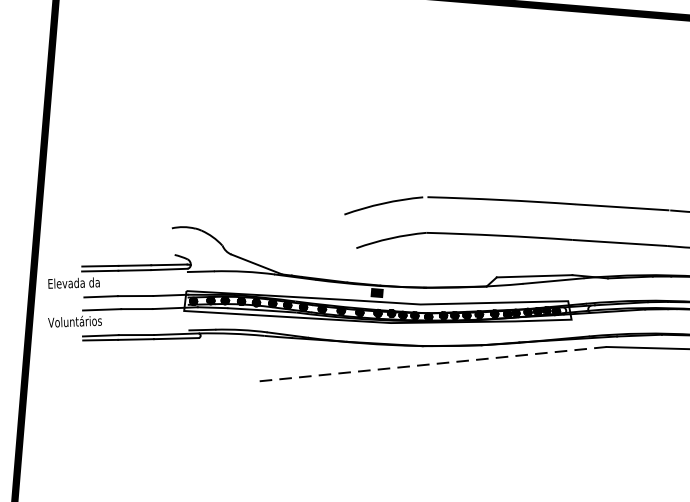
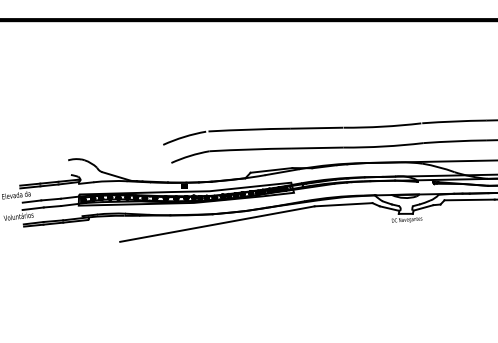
line: (429, 365) -> (217, 224), dashed -> solid

